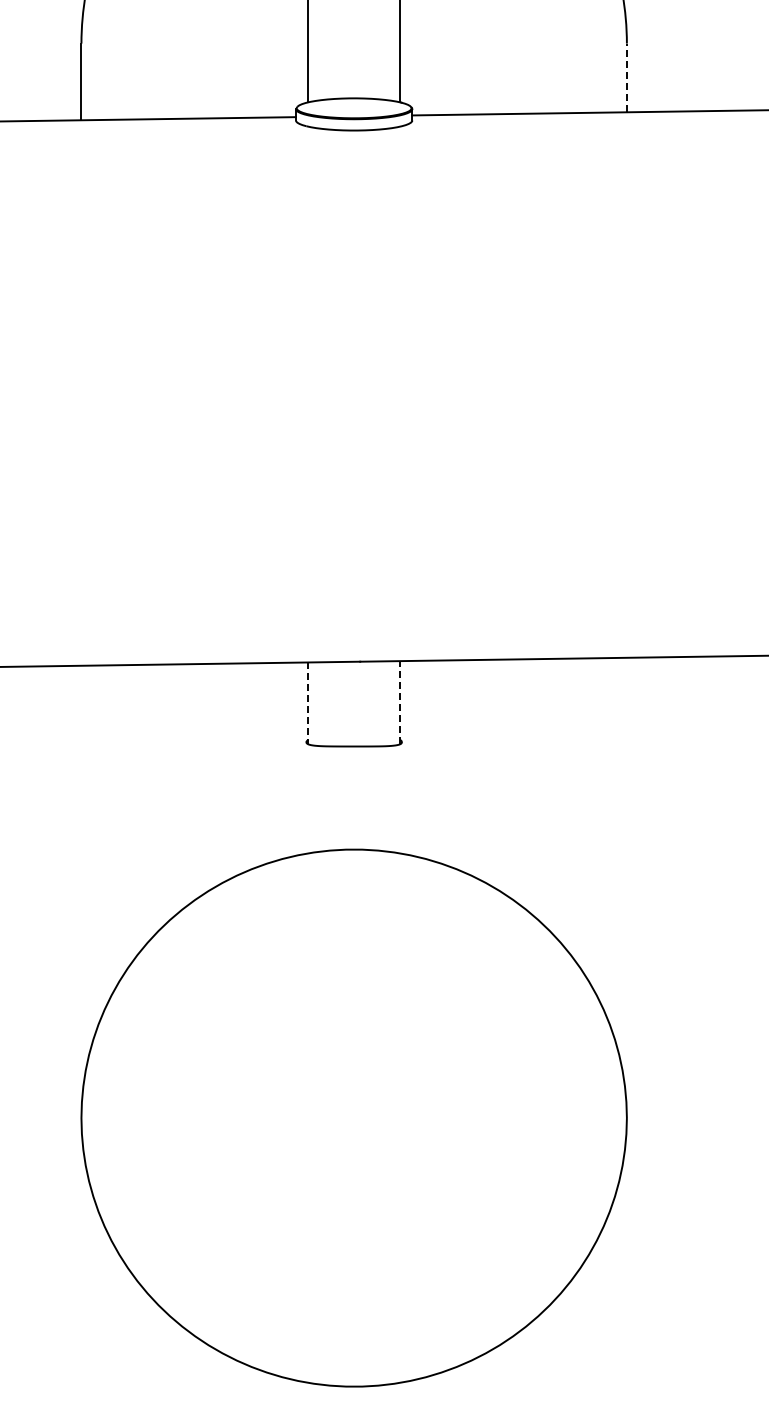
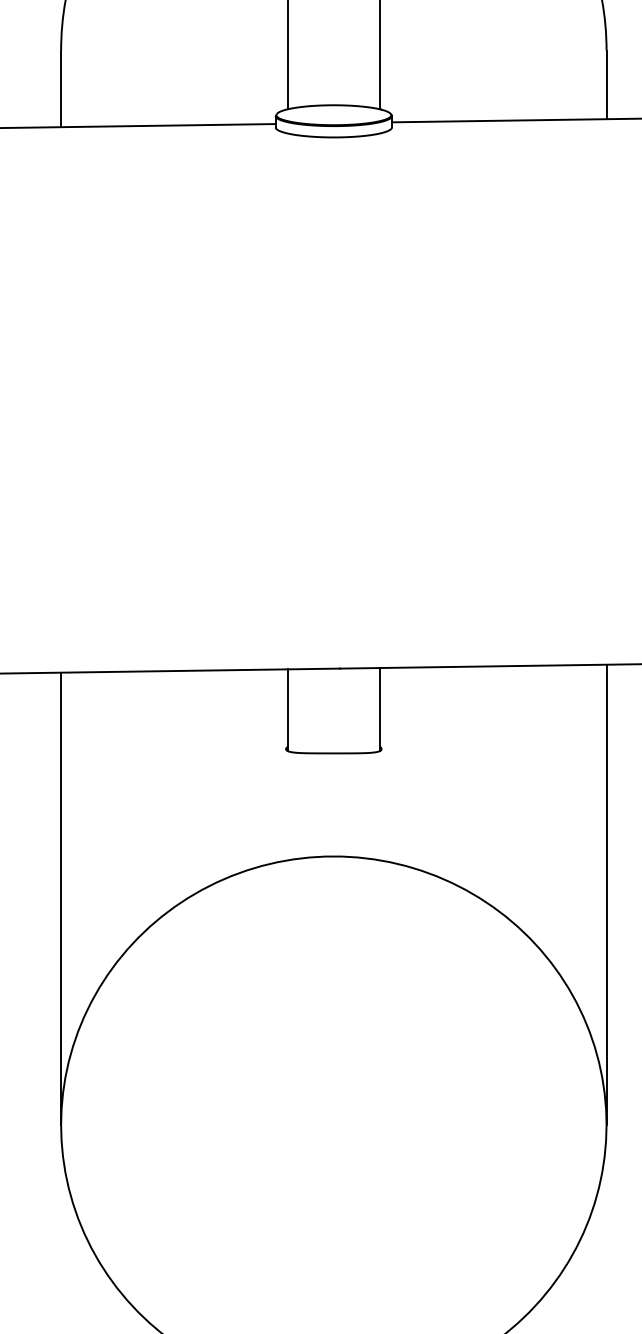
line: (626, 77) -> (606, 84), dashed -> solid
line: (400, 702) -> (380, 709), dashed -> solid
line: (308, 703) -> (288, 710), dashed -> solid
line: (626, 887) -> (606, 894), added
line: (81, 891) -> (61, 898), added

